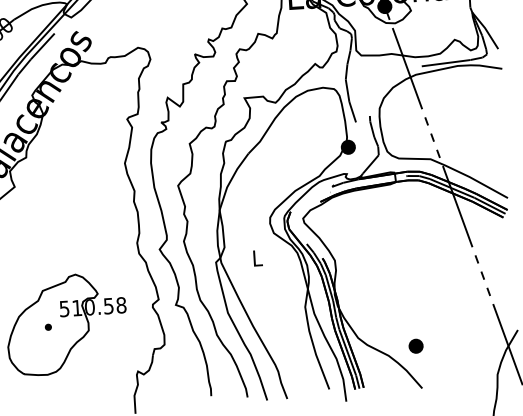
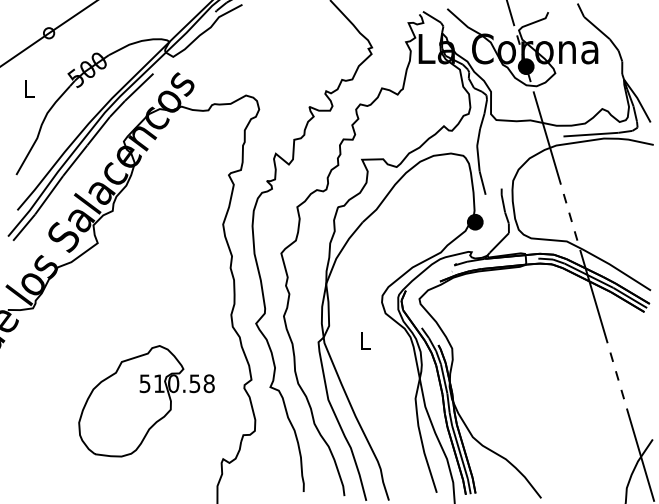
part: (48, 327) -> (125, 403), removed
part: (416, 346) -> (537, 450), removed

